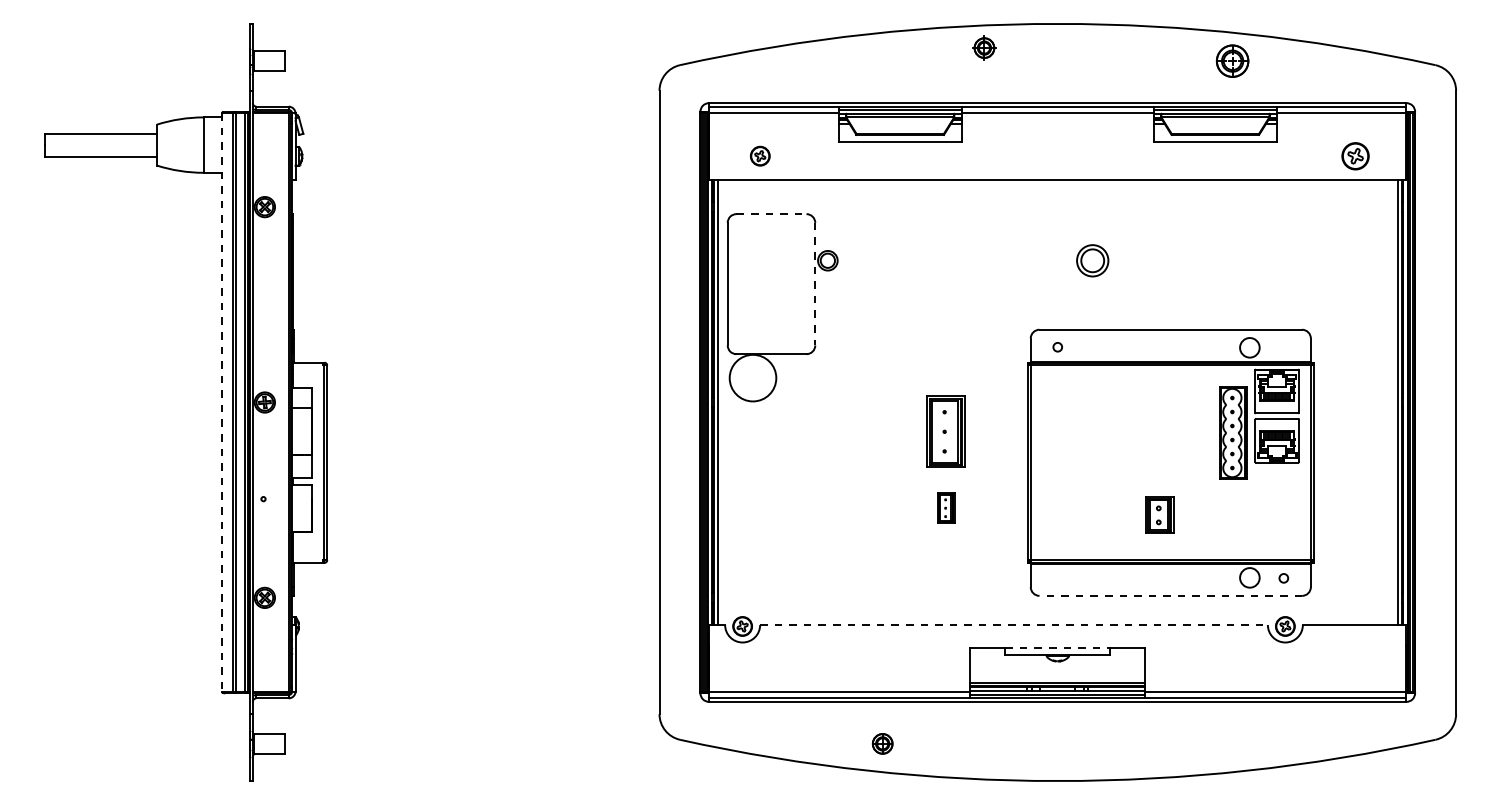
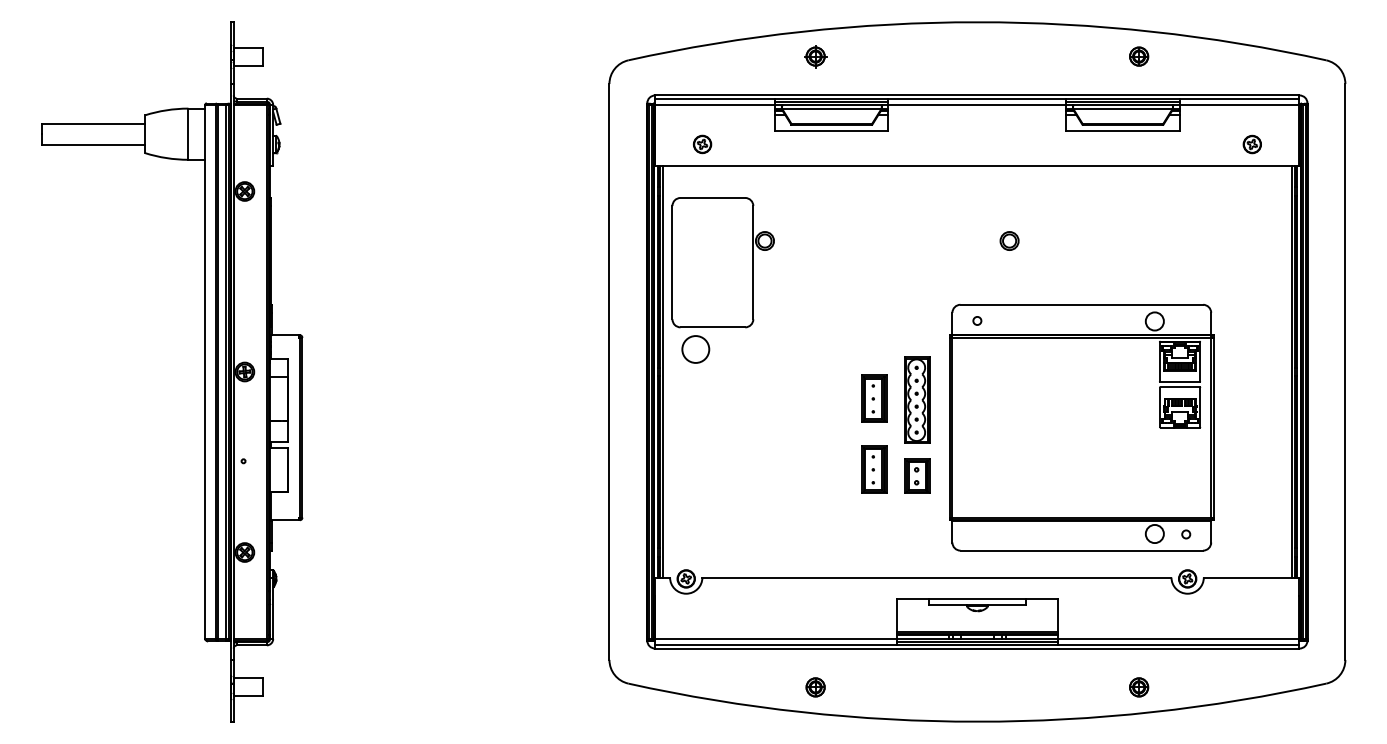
part: (984, 48) -> (815, 56), moved
part: (1233, 61) -> (1139, 56), size x0.62
part: (1354, 156) -> (1251, 144), size x0.71
line: (772, 213) -> (713, 197), dashed -> solid
part: (1092, 260) -> (1009, 240), size x0.62
line: (815, 283) -> (753, 262), dashed -> solid
circle: (752, 378) -> (695, 349), size x0.62
line: (222, 403) -> (205, 372), dashed -> solid
part: (946, 431) -> (874, 398), size x0.71
part: (1233, 432) -> (917, 399), moved
part: (946, 508) -> (874, 469), size x1.67
part: (1159, 514) -> (917, 475), moved
line: (1170, 595) -> (1081, 550), dashed -> solid
line: (1013, 624) -> (936, 577), dashed -> solid
line: (1057, 647) -> (977, 598), dashed -> solid
part: (1233, 743) -> (1139, 687), added

